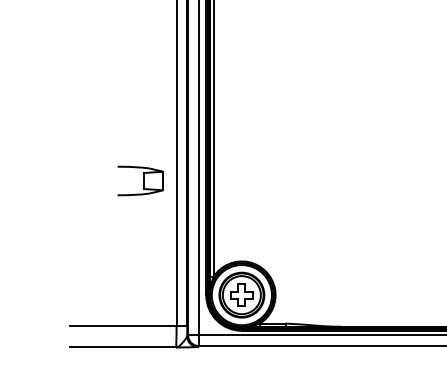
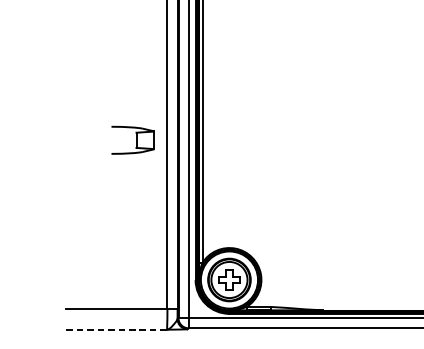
part: (140, 180) -> (133, 139), moved
line: (122, 347) -> (116, 329), solid -> dashed

